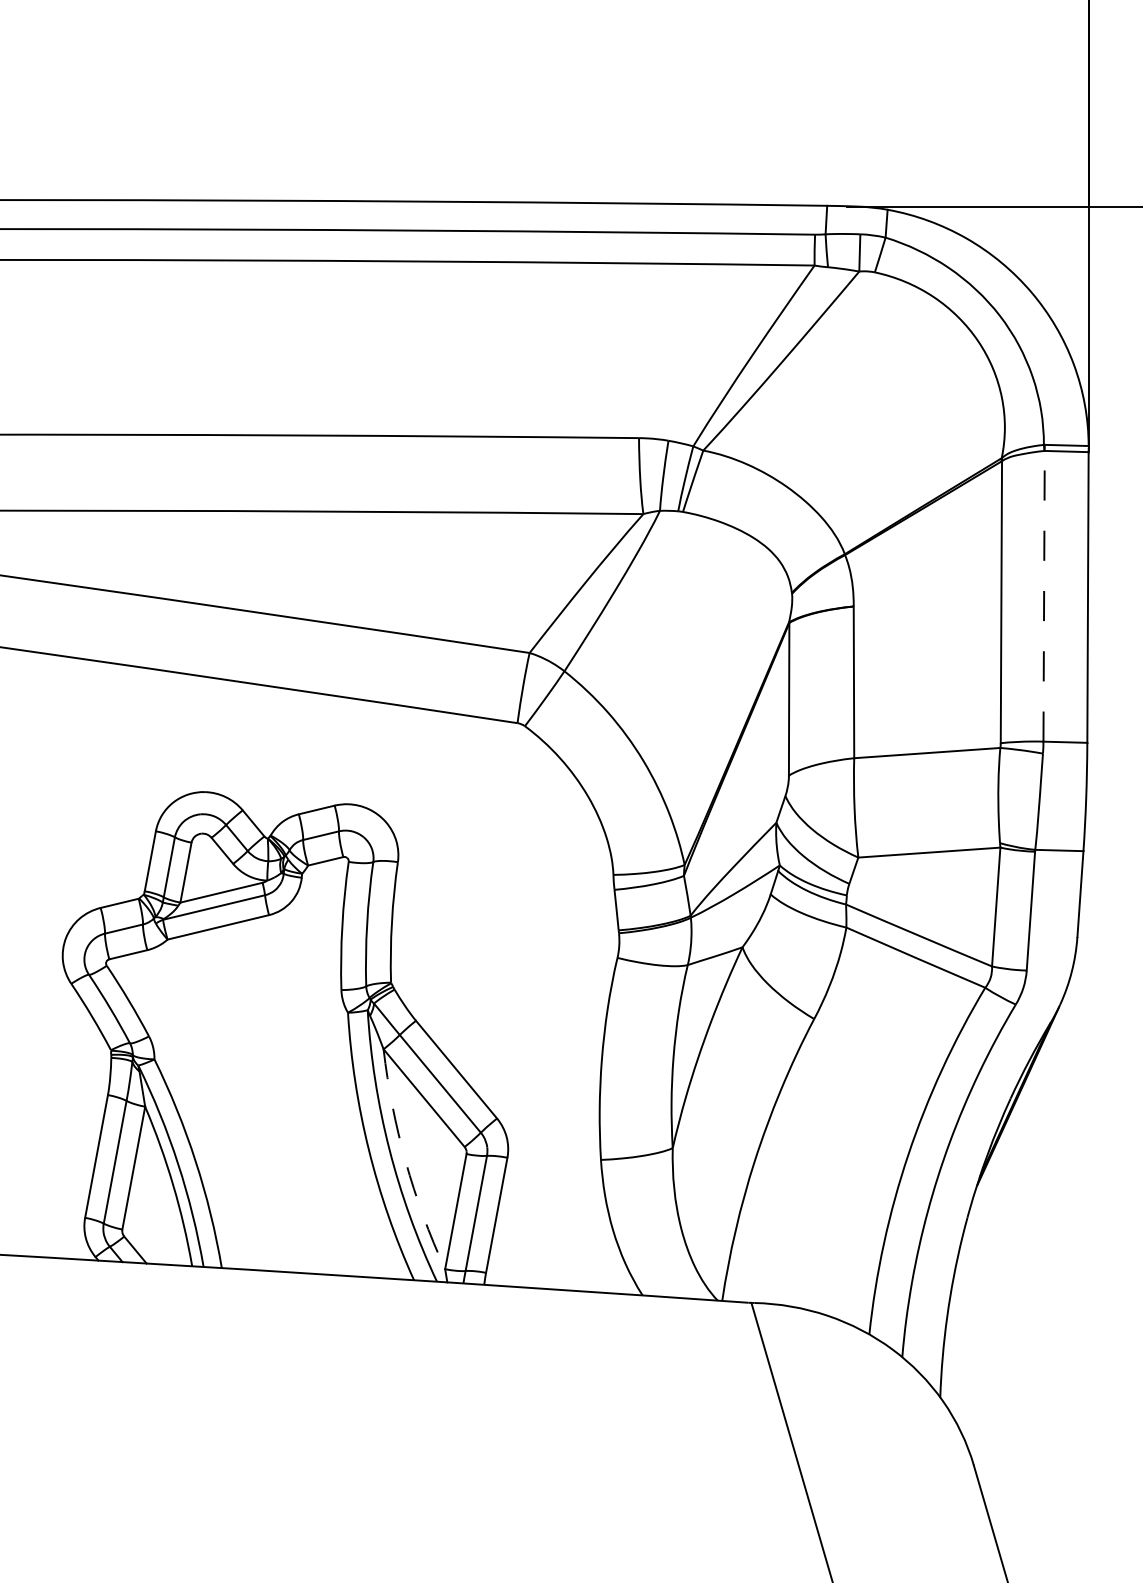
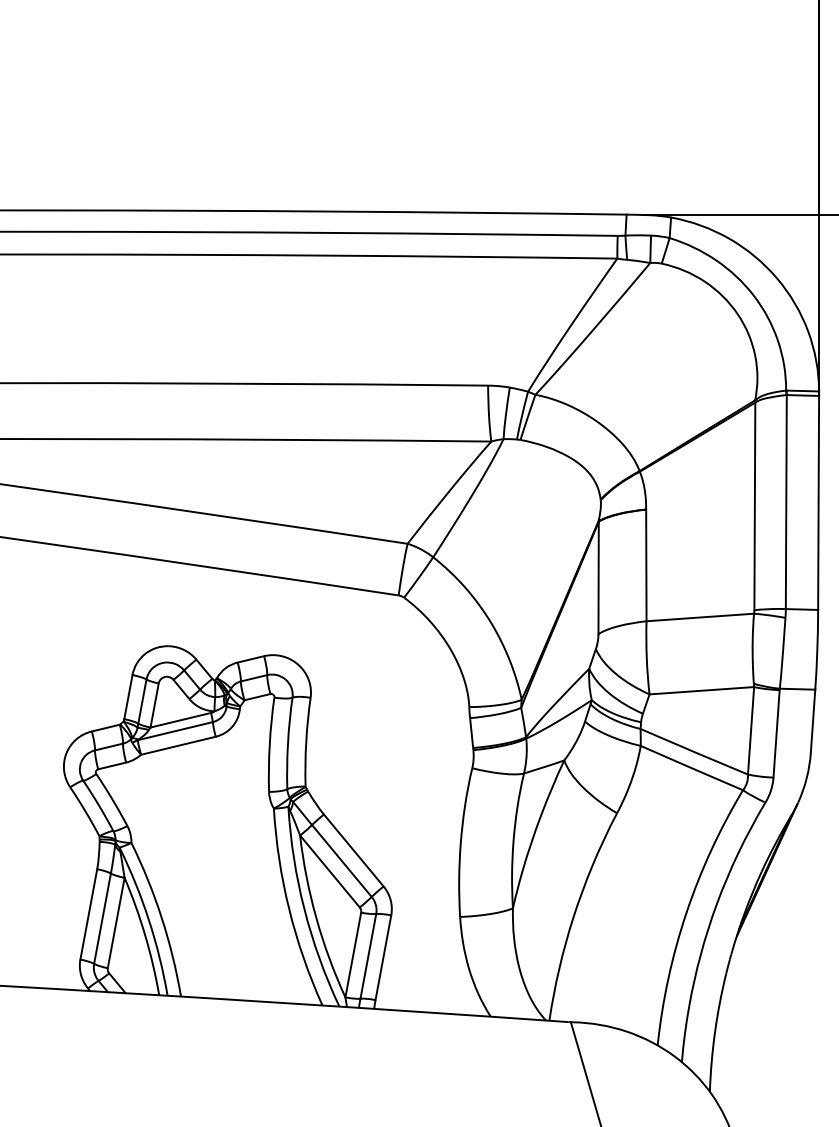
line: (1044, 595) -> (786, 501), dashed -> solid
arc: (405, 1161) -> (316, 918), dashed -> solid

